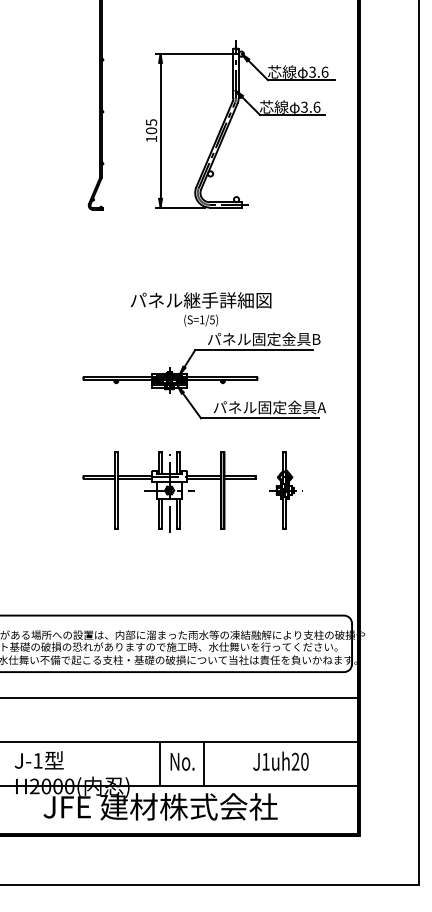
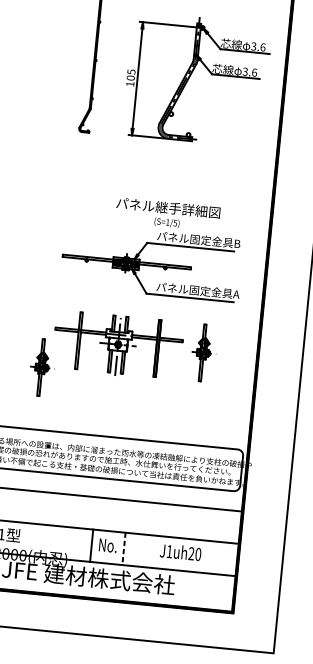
text: (200, 309) -> (167, 214), moved
part: (70, 531) -> (42, 367), added
line: (204, 764) -> (124, 549), solid -> dashed

